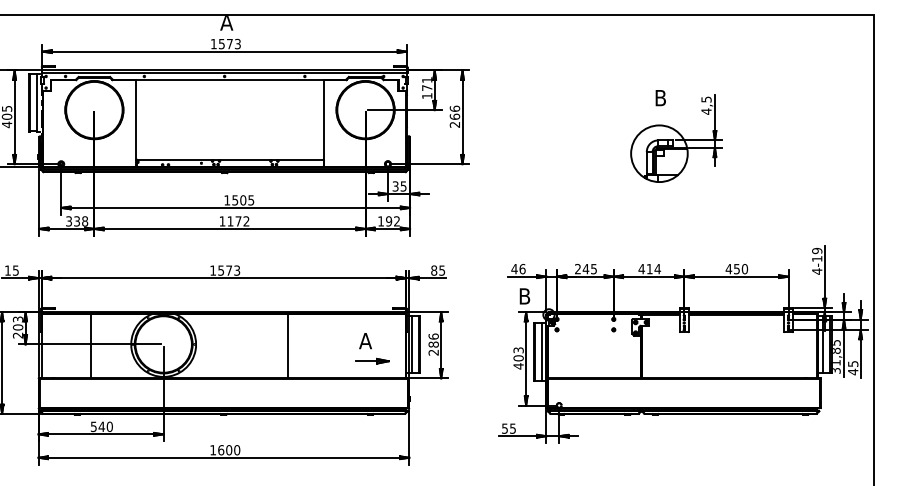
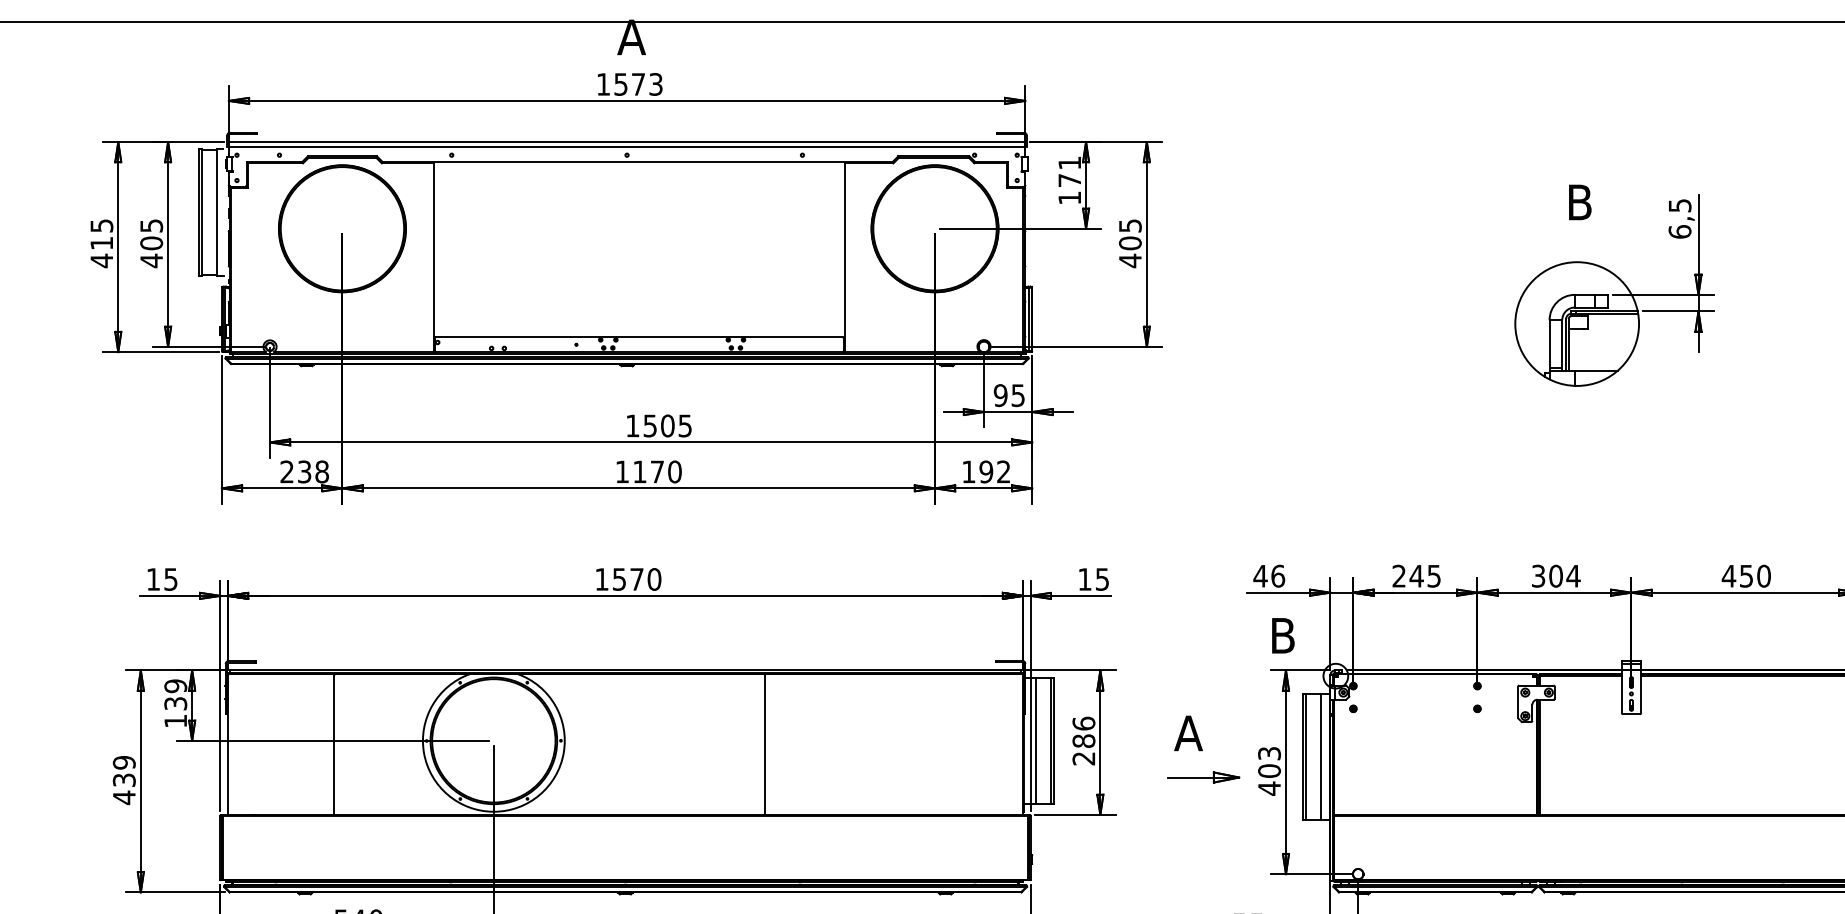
text: (706, 111) -> (1680, 231), 4,5 -> 6,5
text: (454, 116) -> (1129, 242), 266 -> 405
text: (395, 186) -> (1000, 395), 35 -> 95
text: (68, 221) -> (285, 472), 338 -> 238
text: (246, 221) -> (674, 472), 1172 -> 1170
text: (645, 268) -> (1546, 574), 414 -> 304
text: (237, 270) -> (655, 579), 1573 -> 1570
text: (434, 270) -> (1085, 579), 85 -> 15
text: (17, 327) -> (174, 703), 203 -> 139
part: (372, 348) -> (1203, 749), moved

